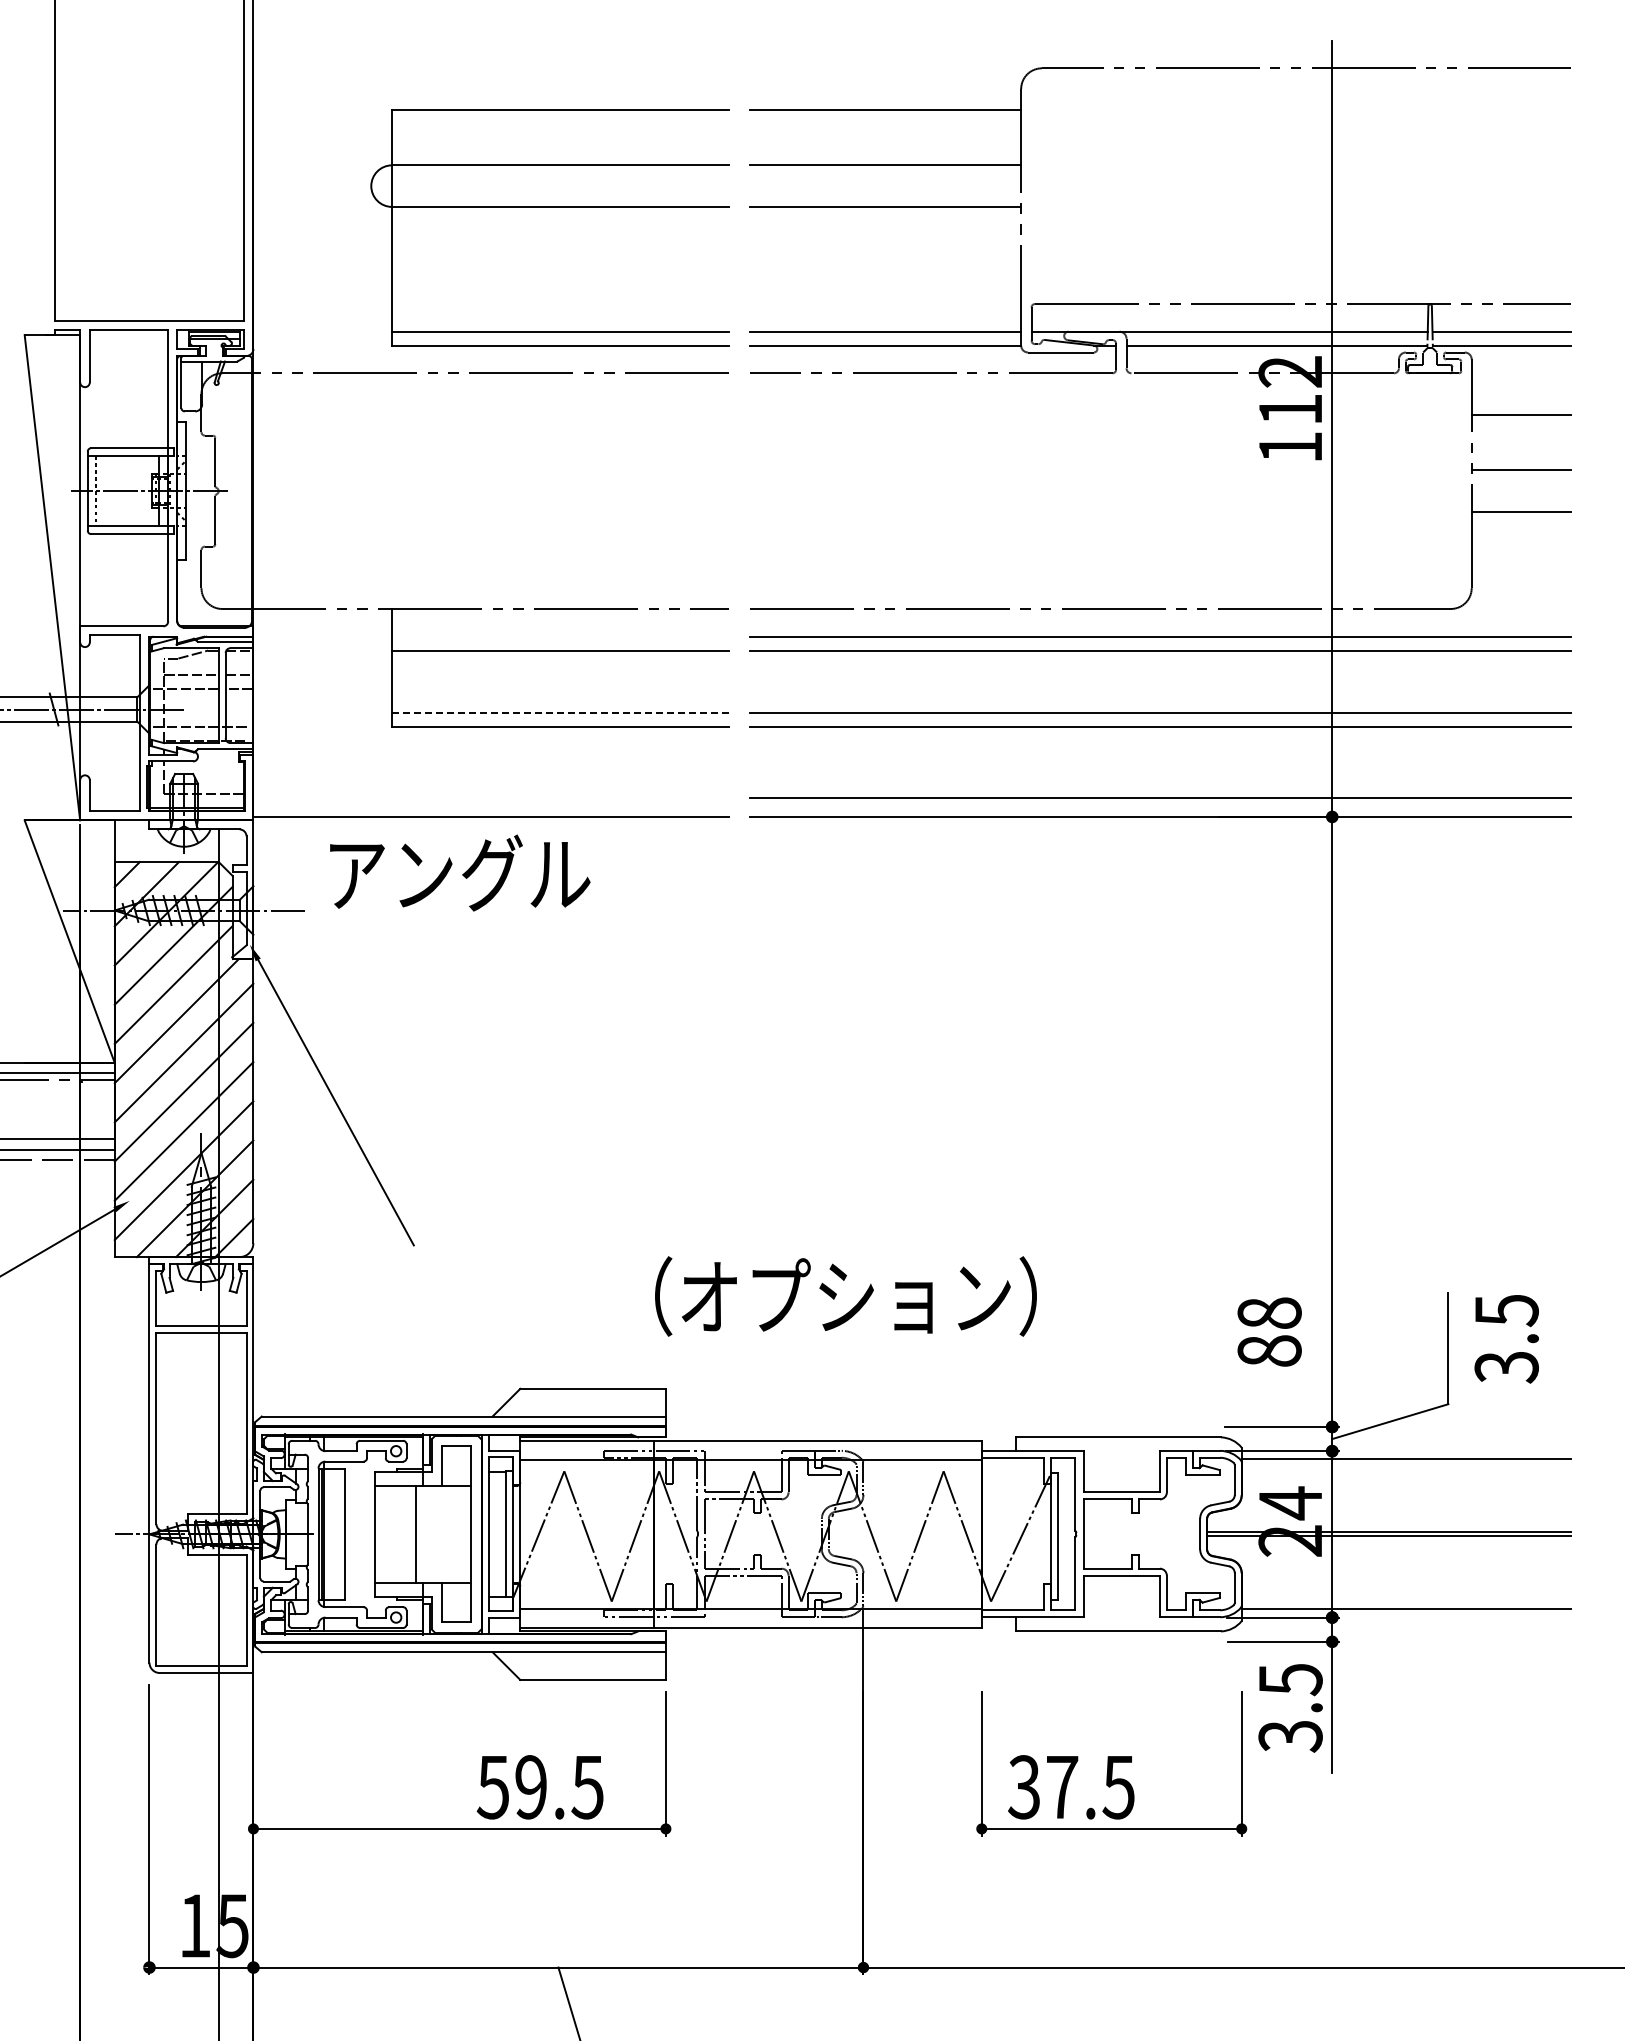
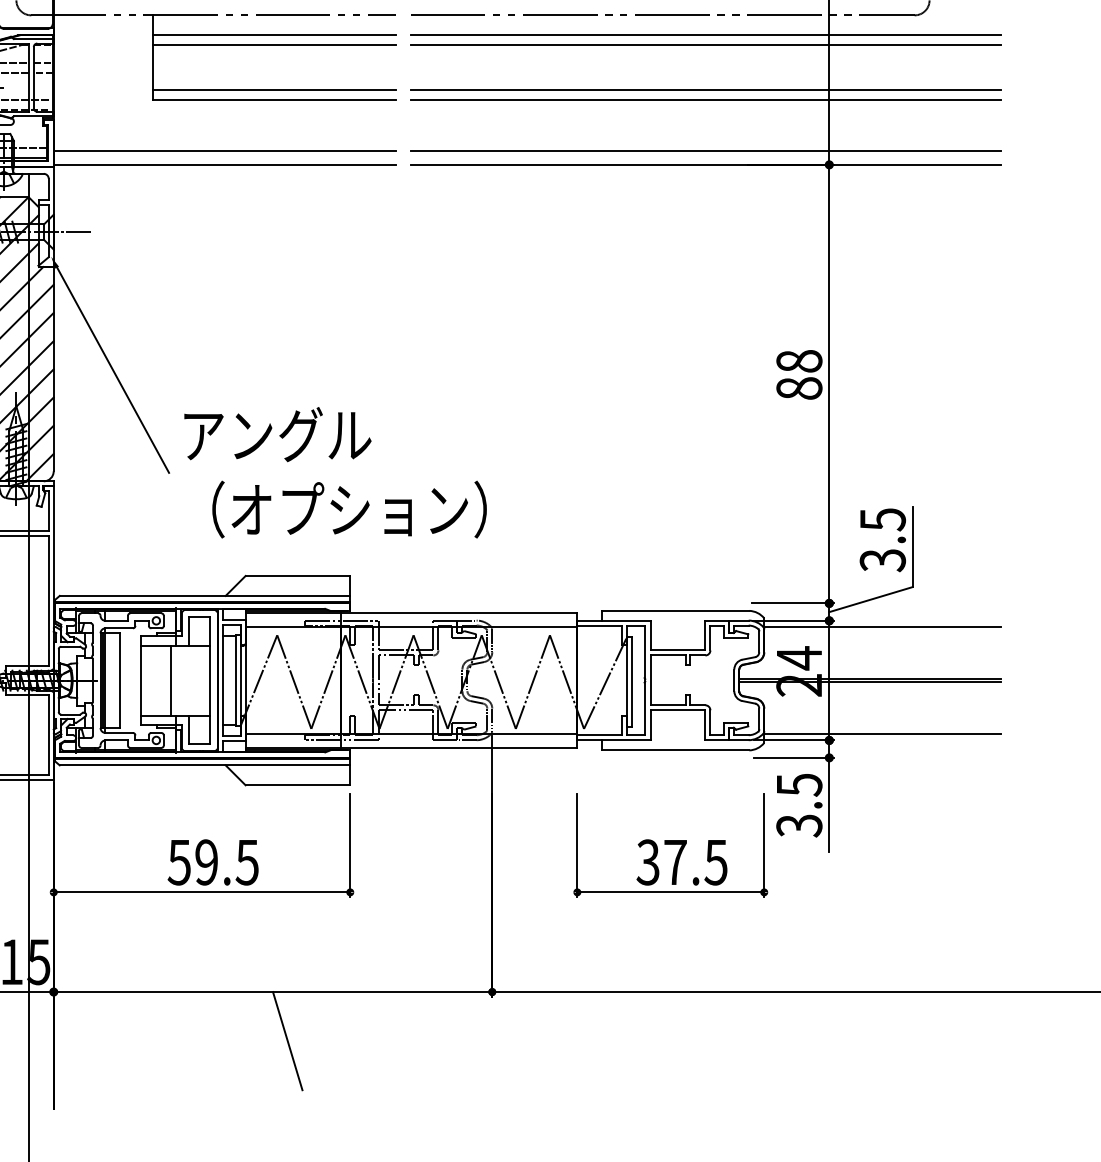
line: (560, 636) -> (274, 35), added
line: (560, 712) -> (274, 89), dashed -> solid
line: (491, 797) -> (224, 150), added
text: (460, 872) -> (278, 434), moved
text: (845, 1296) -> (349, 509), moved
text: (1269, 1331) -> (799, 374), moved
text: (1506, 1339) -> (882, 540), moved
text: (539, 1787) -> (212, 862), moved
text: (1071, 1787) -> (682, 862), moved

